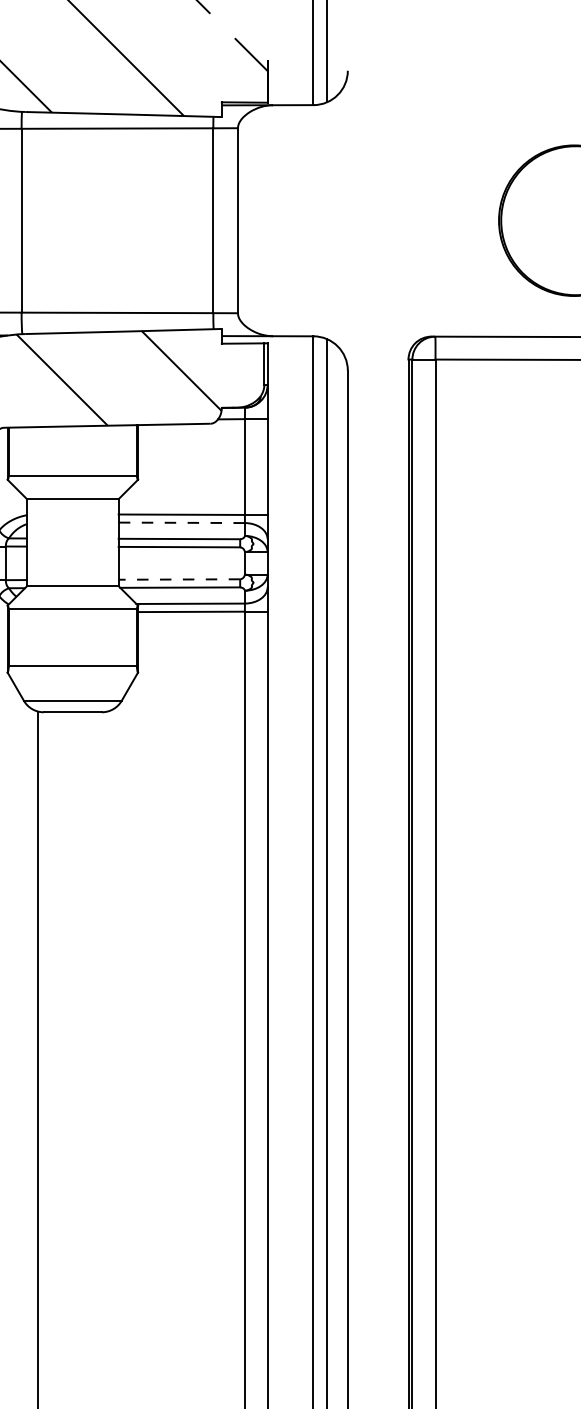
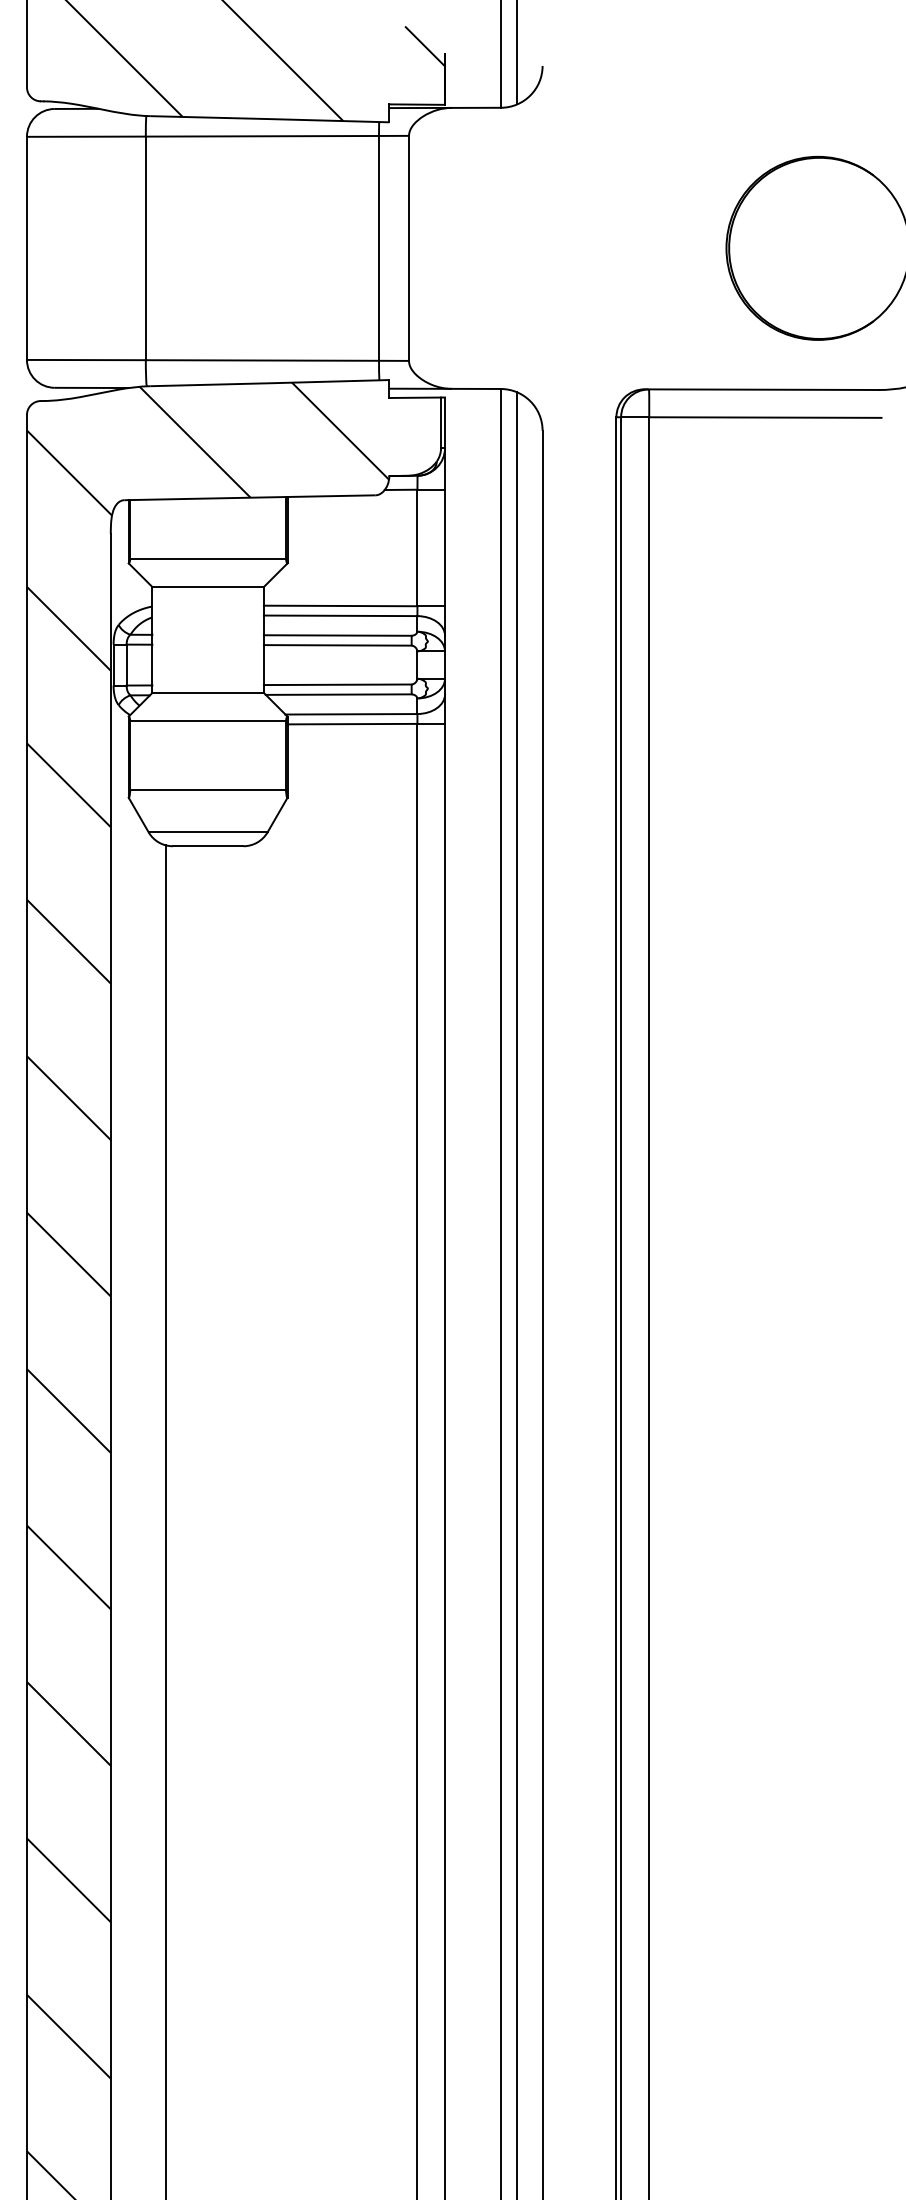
line: (181, 522) -> (340, 615), dashed -> solid
line: (179, 579) -> (337, 684), dashed -> solid

